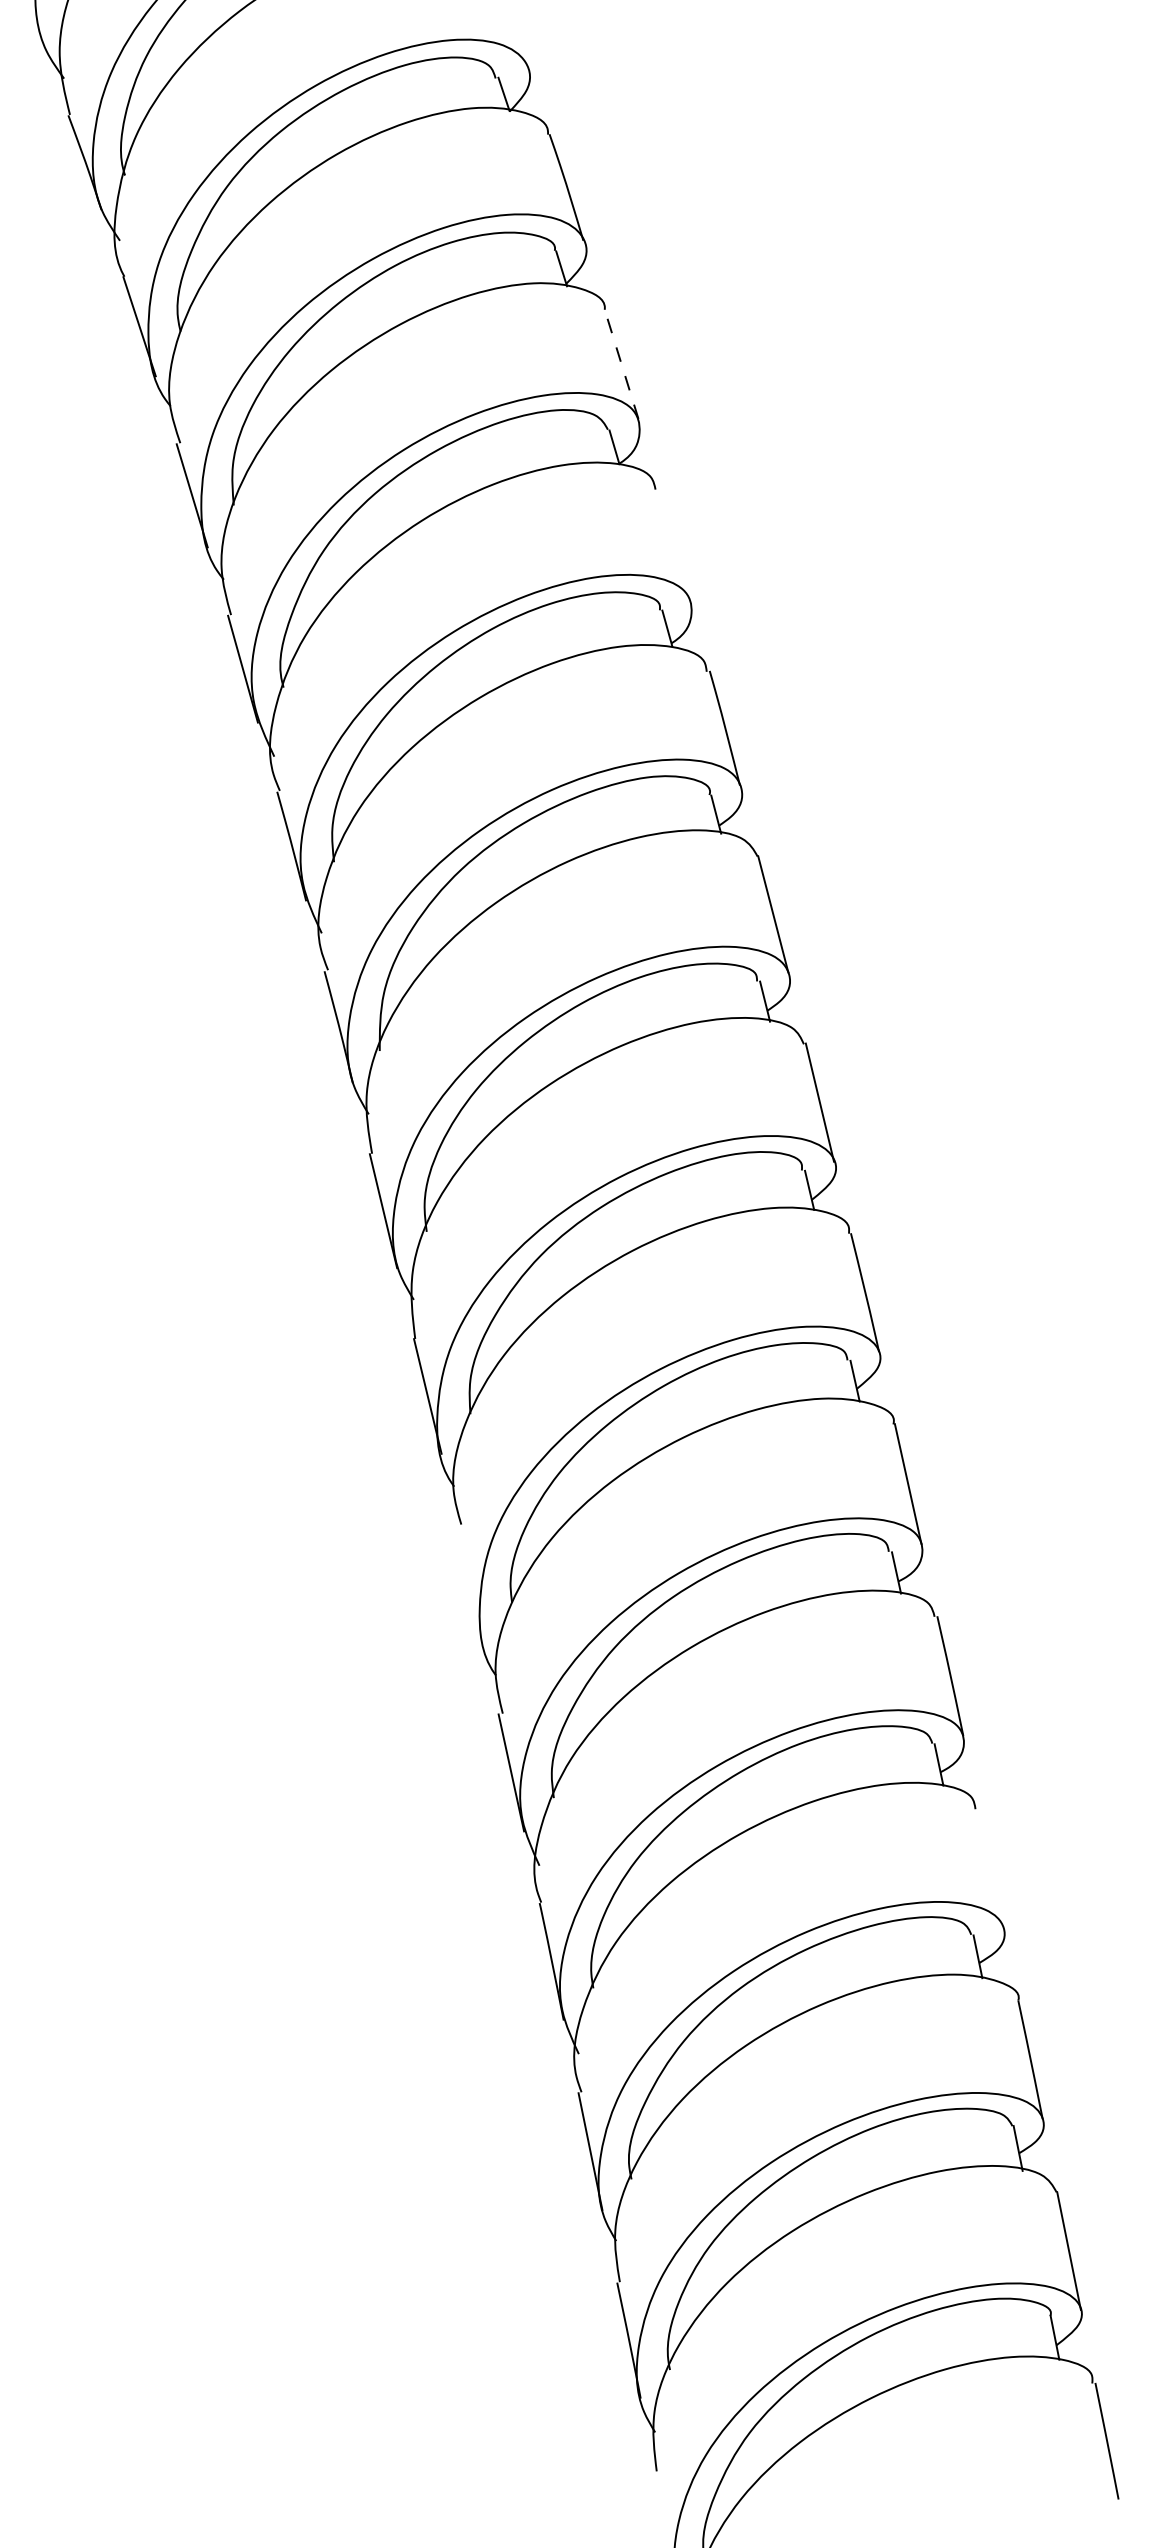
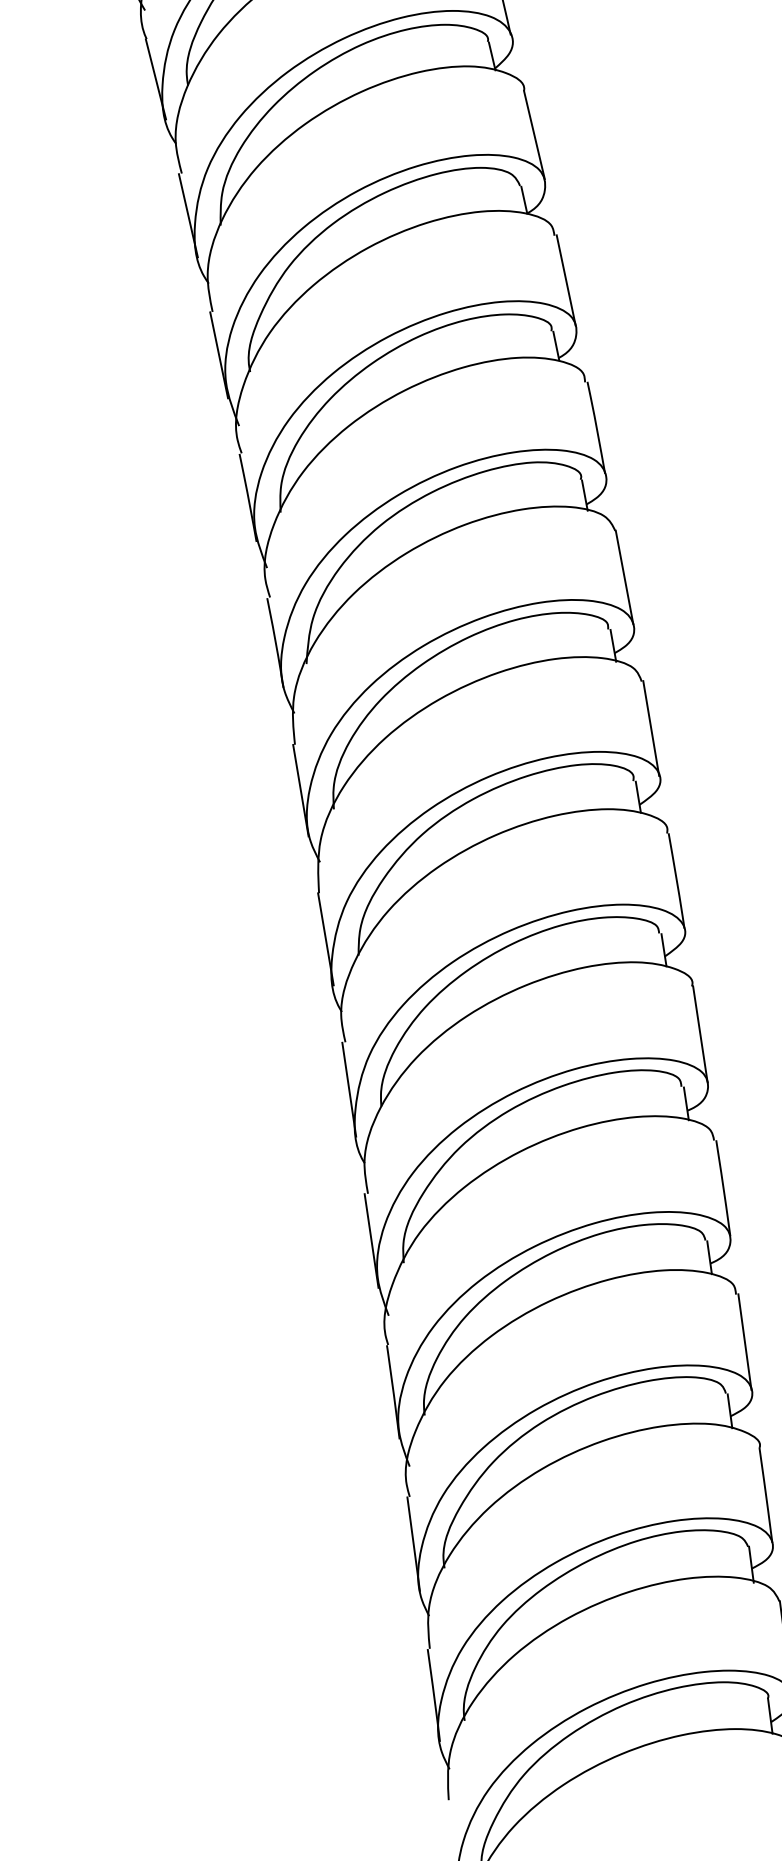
line: (621, 363) -> (534, 134), dashed -> solid
line: (673, 544) -> (565, 280), added
line: (469, 1583) -> (348, 1089), added
line: (990, 1867) -> (744, 1341), added

